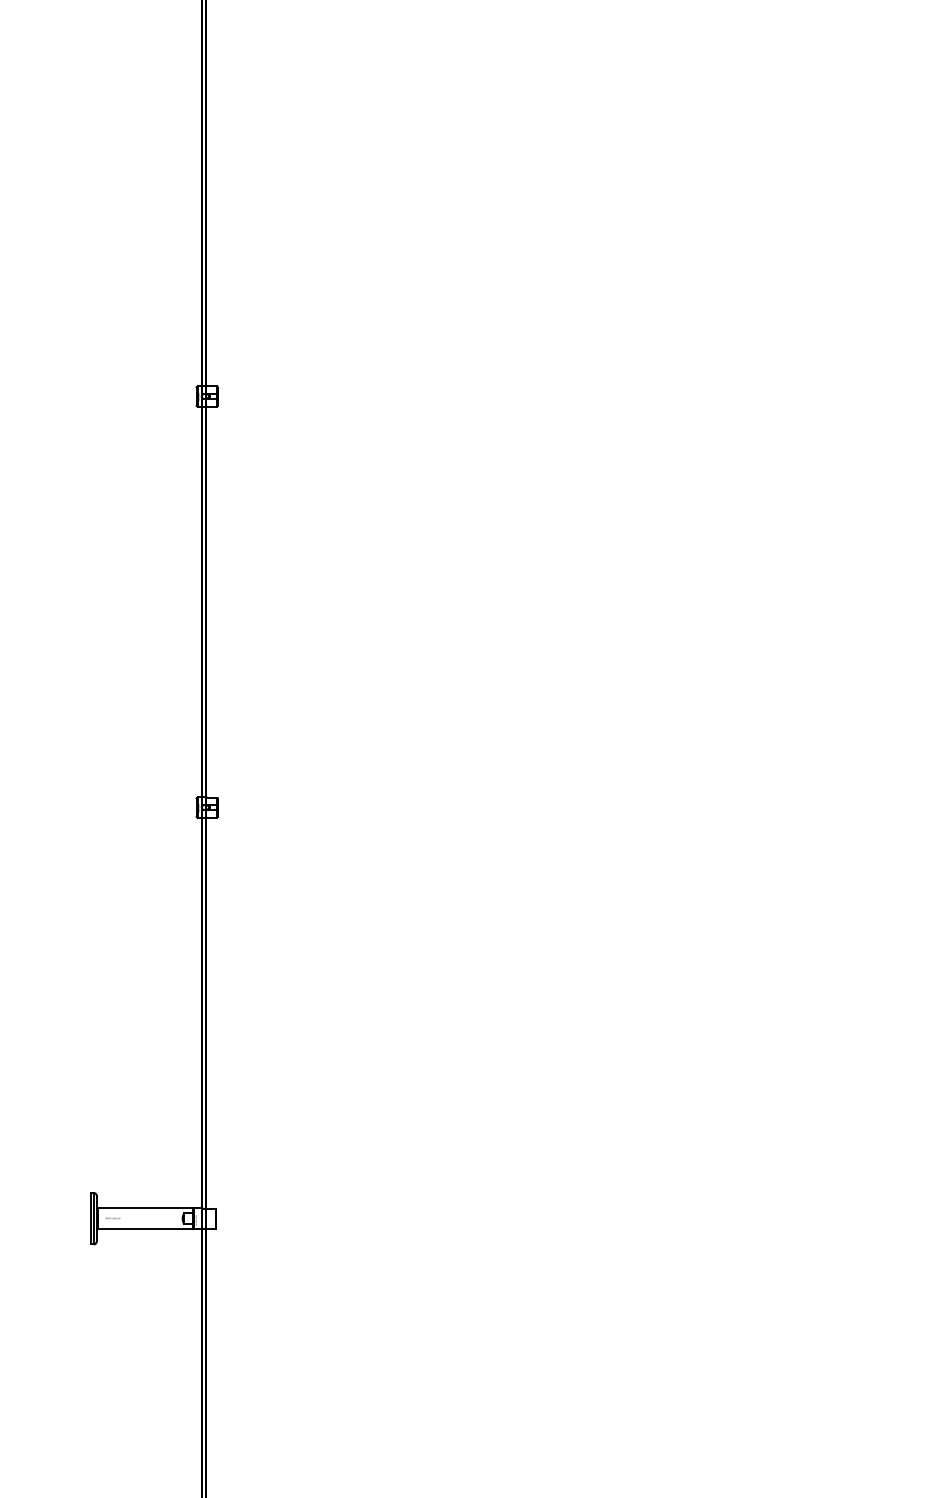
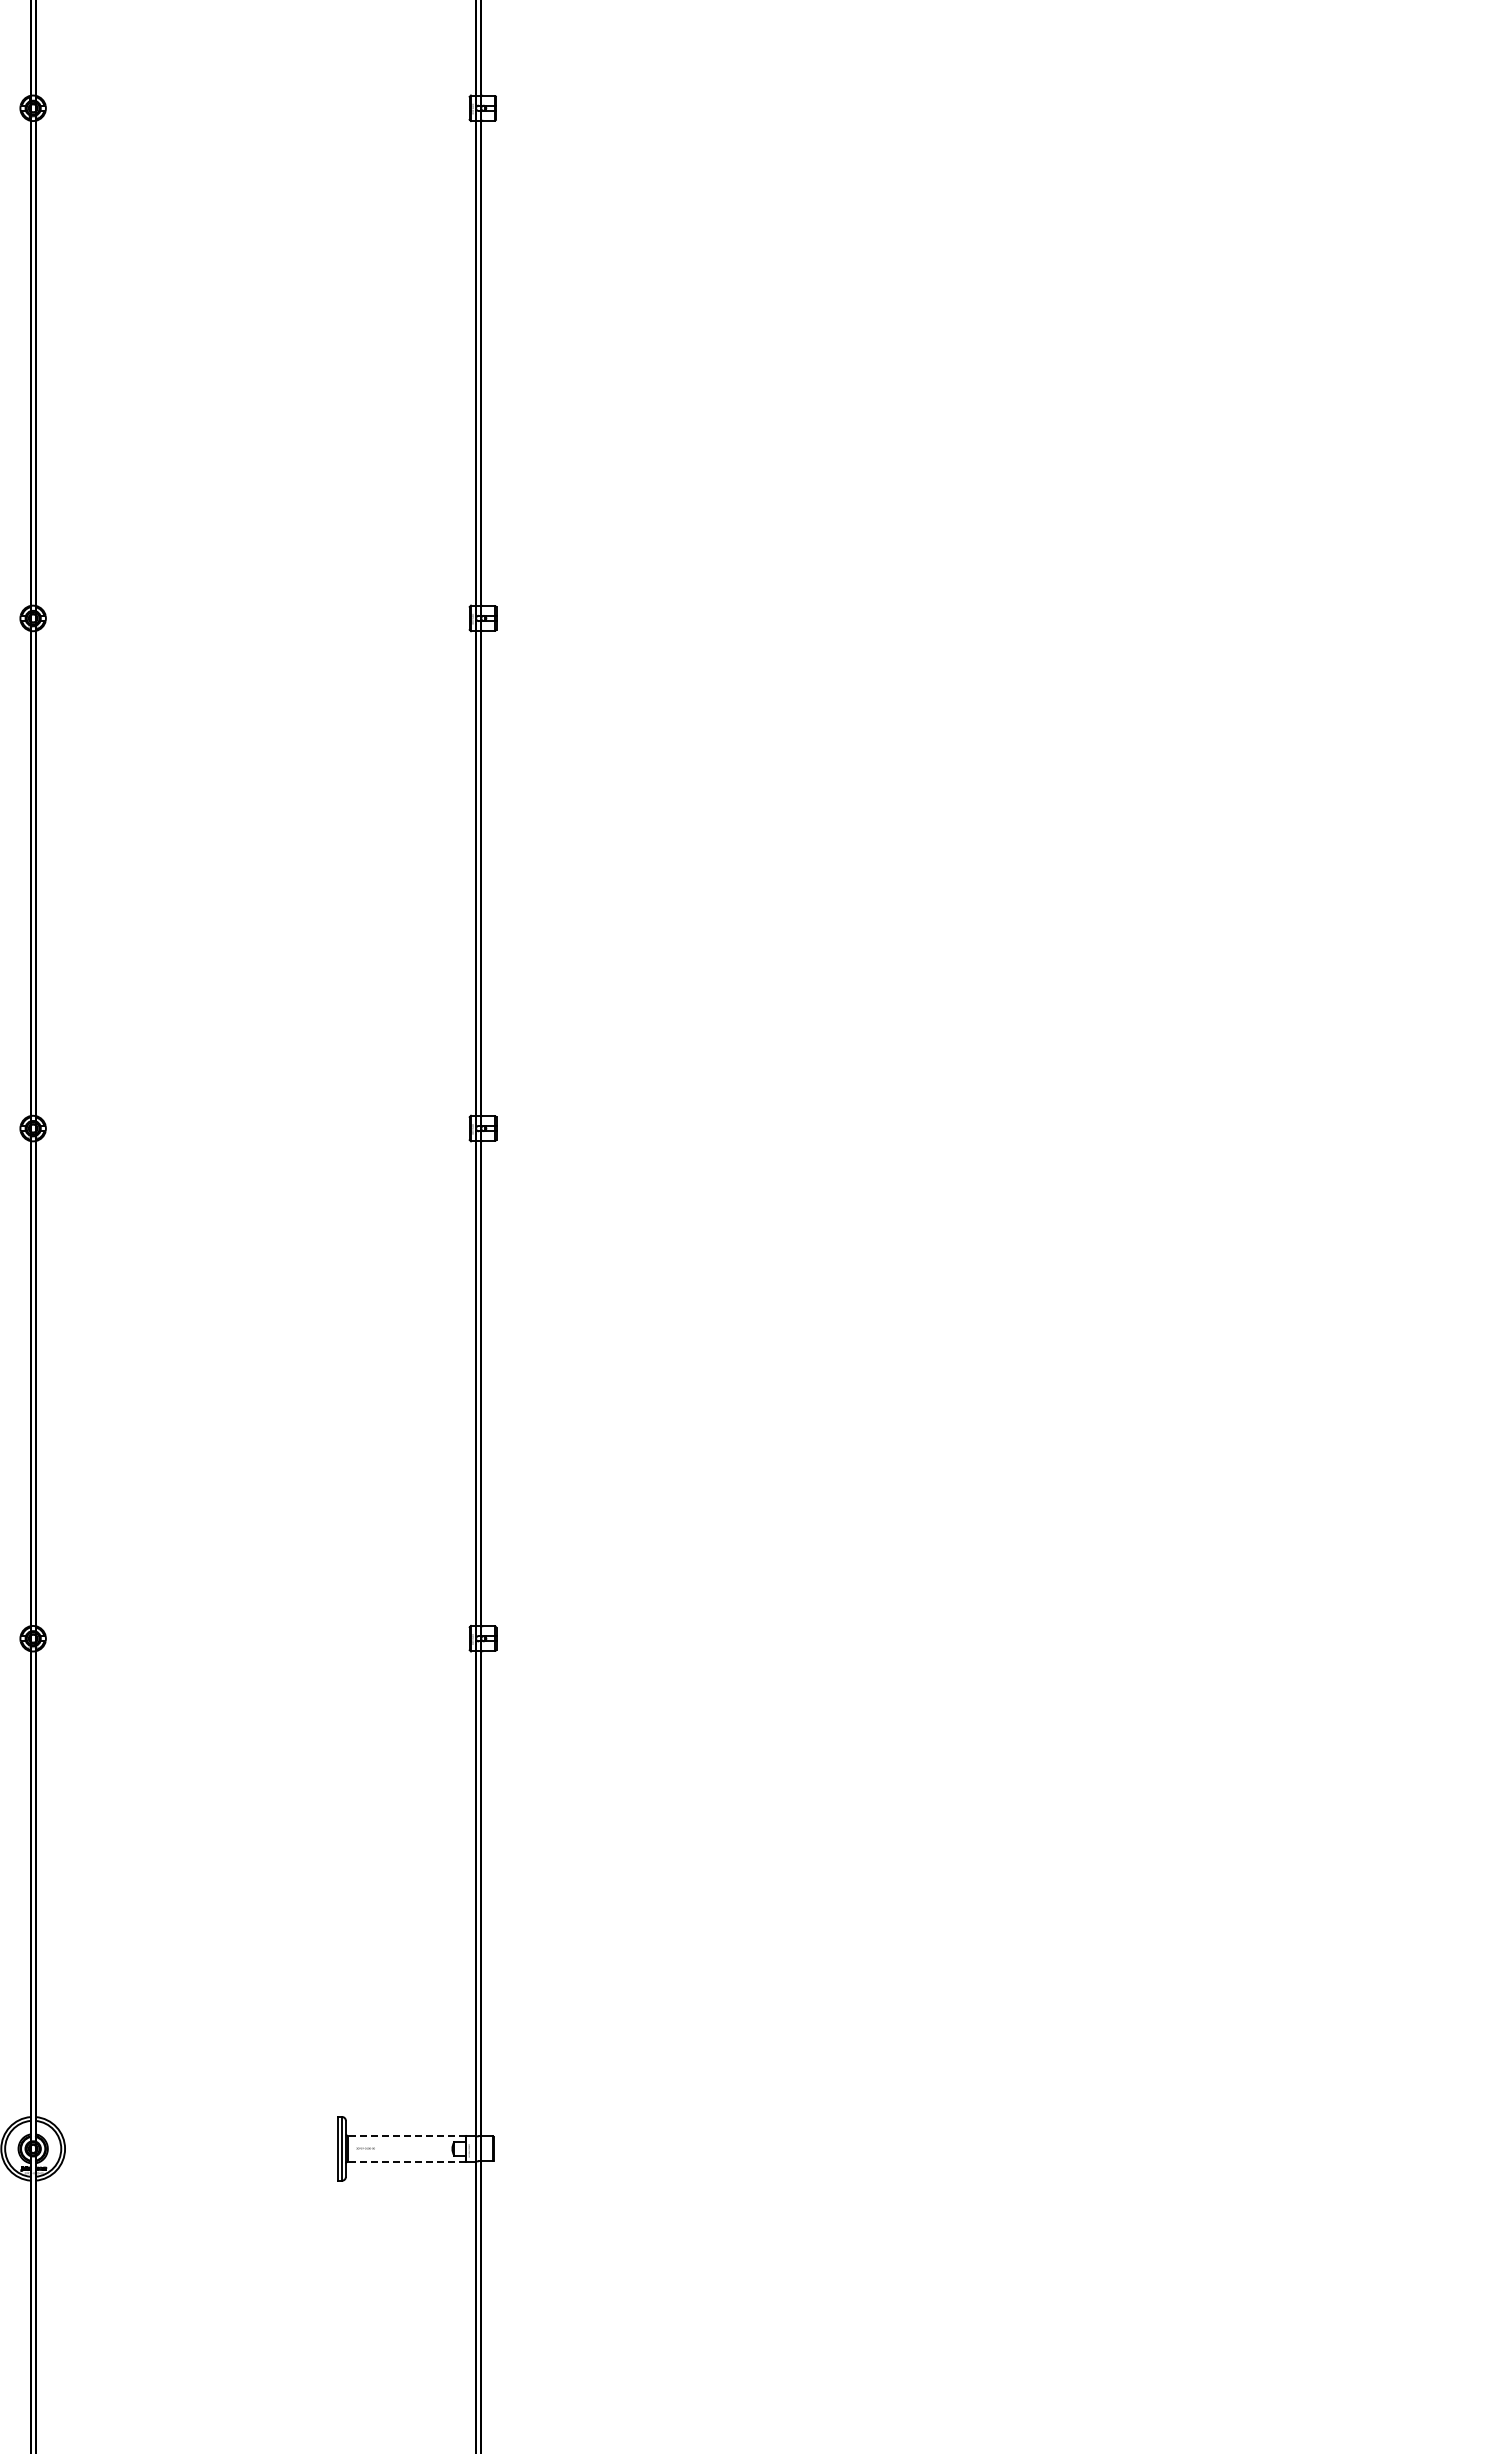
line: (145, 1208) -> (406, 2136), solid -> dashed
line: (145, 1228) -> (406, 2161), solid -> dashed

